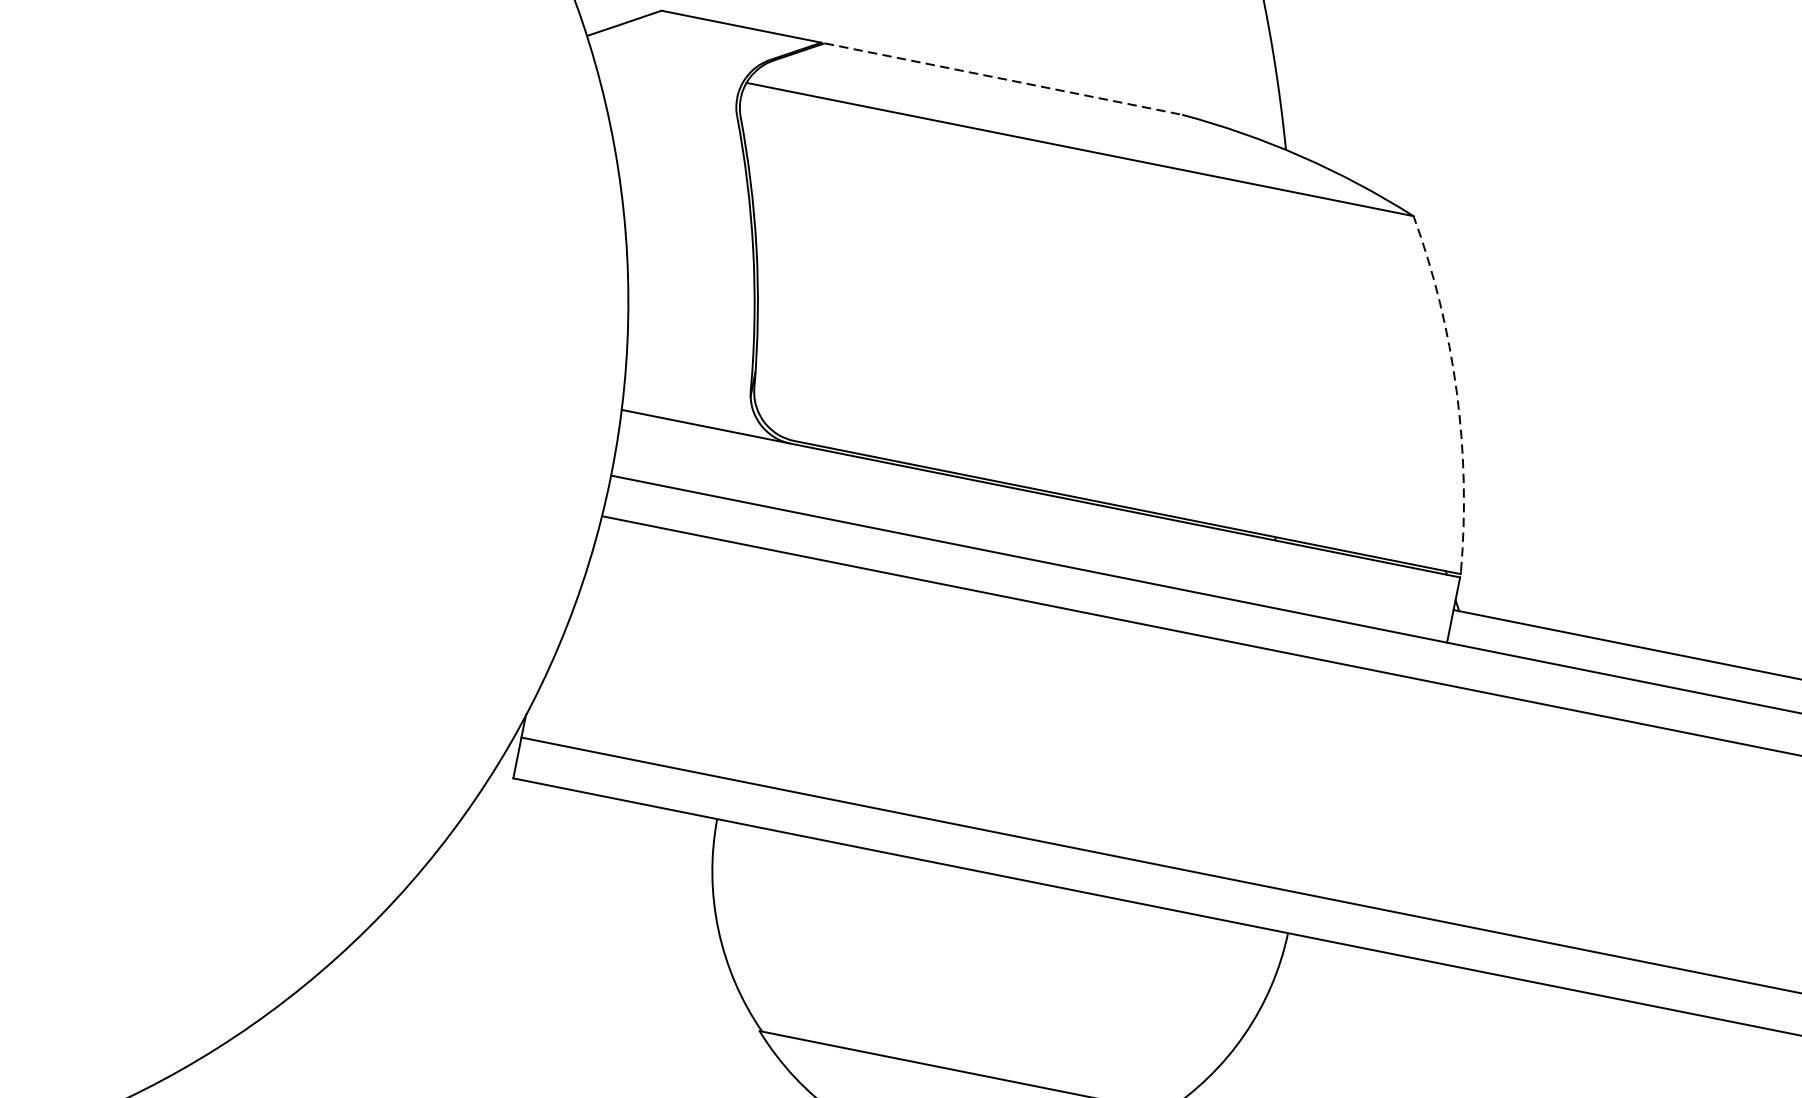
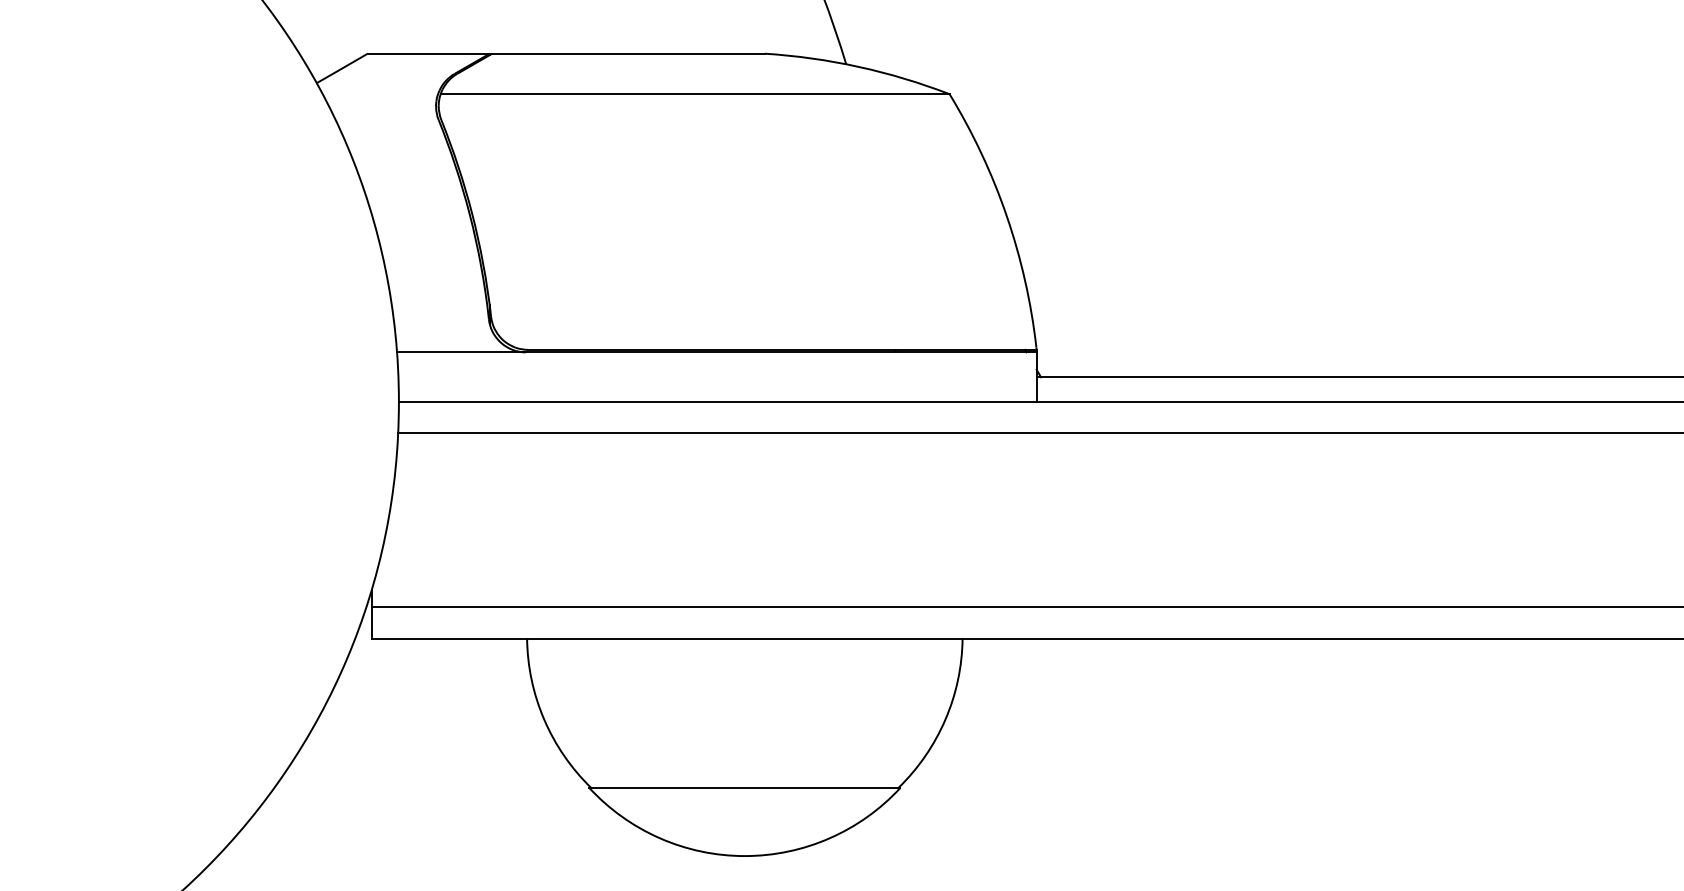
line: (1004, 79) -> (629, 53), dashed -> solid
arc: (1456, 391) -> (1006, 216), dashed -> solid

